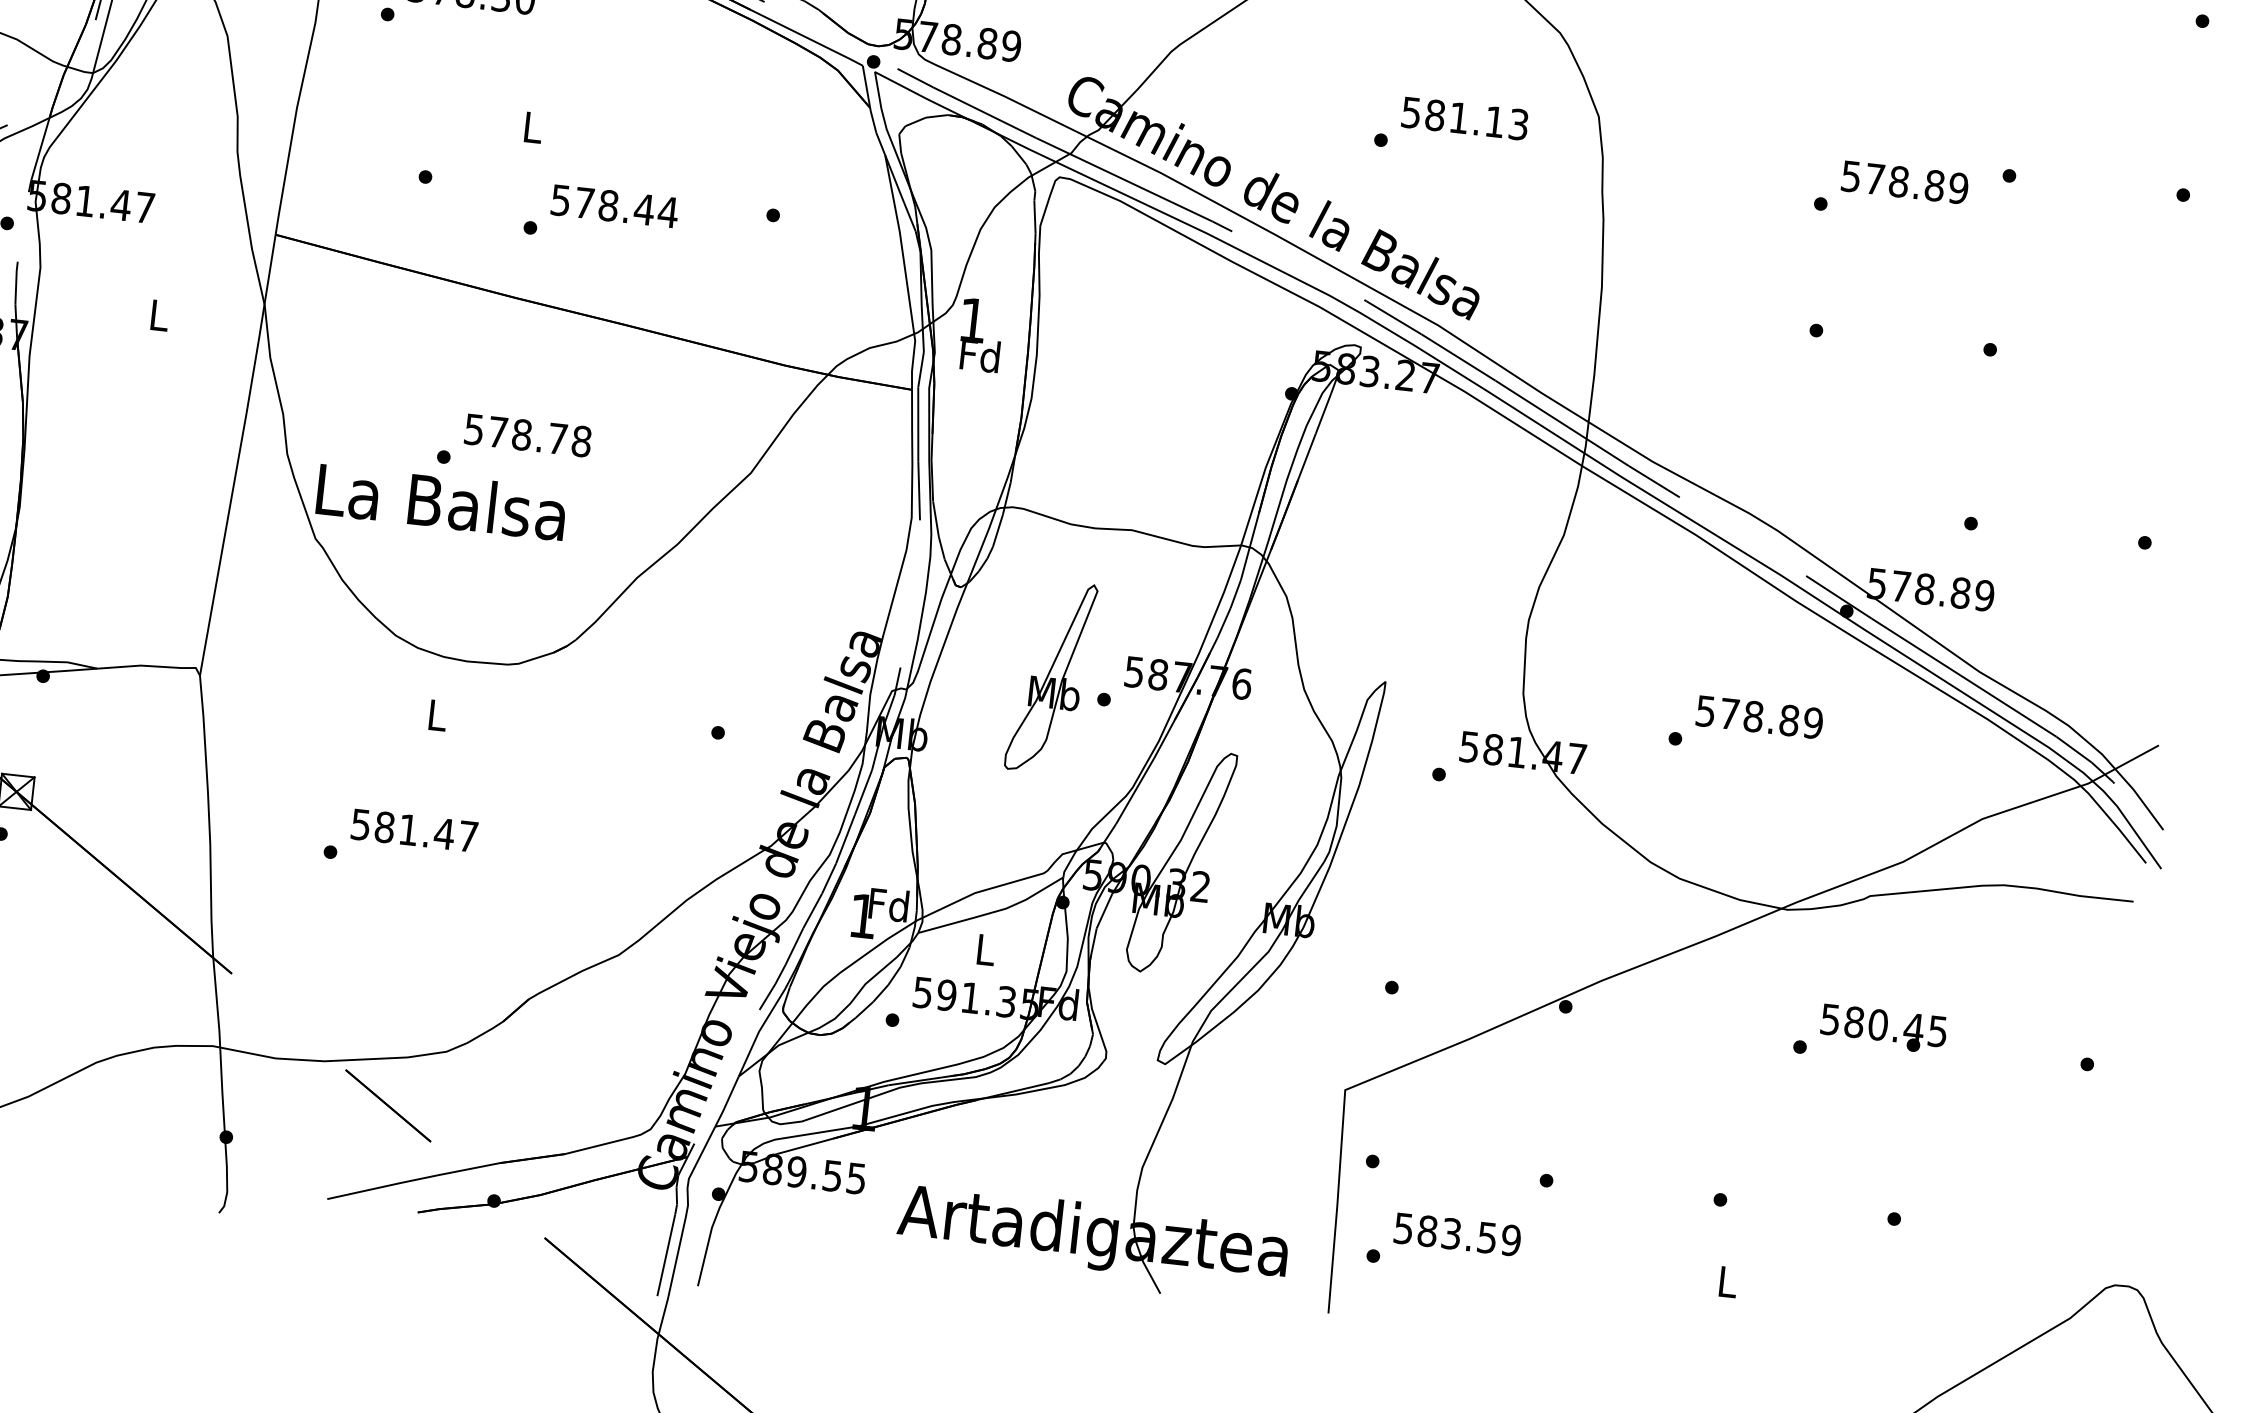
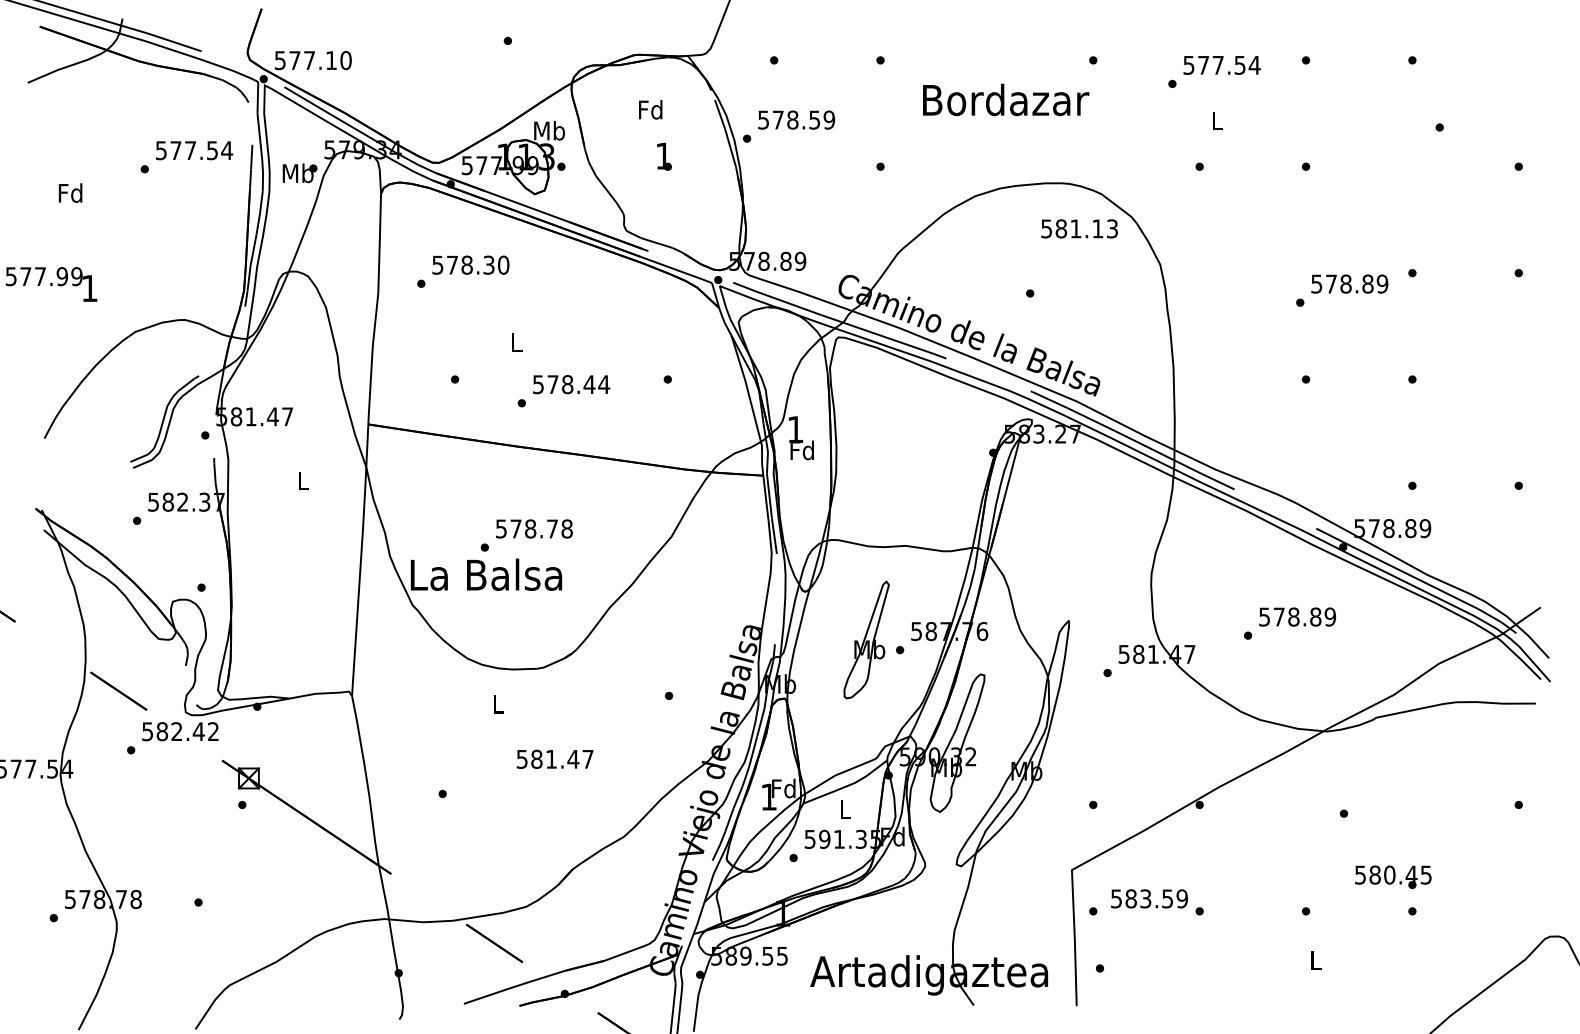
text: (1465, 118) -> (1079, 228), moved
text: (413, 829) -> (554, 758), moved
text: (1884, 1027) -> (1393, 876), moved
text: (1457, 1233) -> (1149, 898), moved

